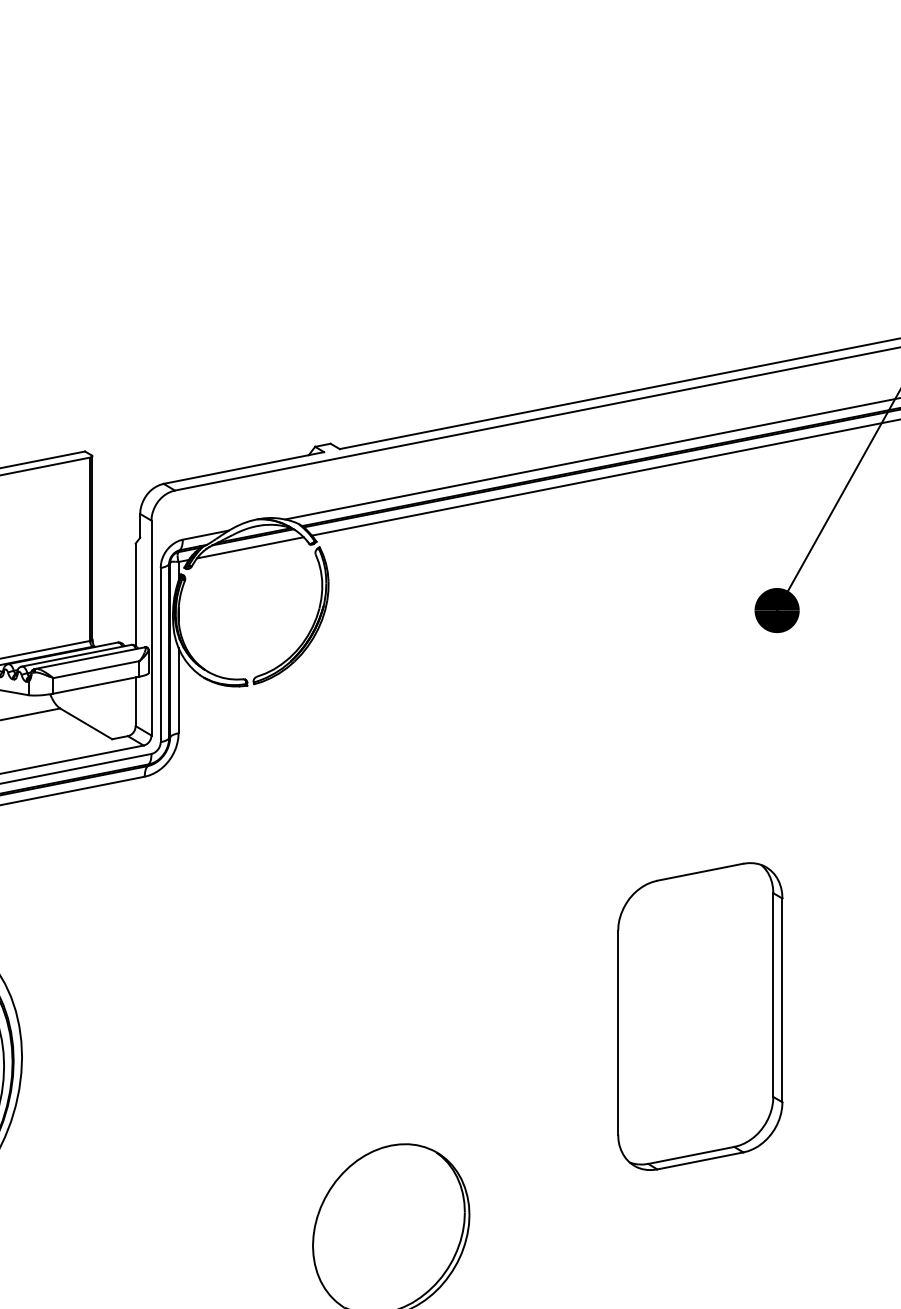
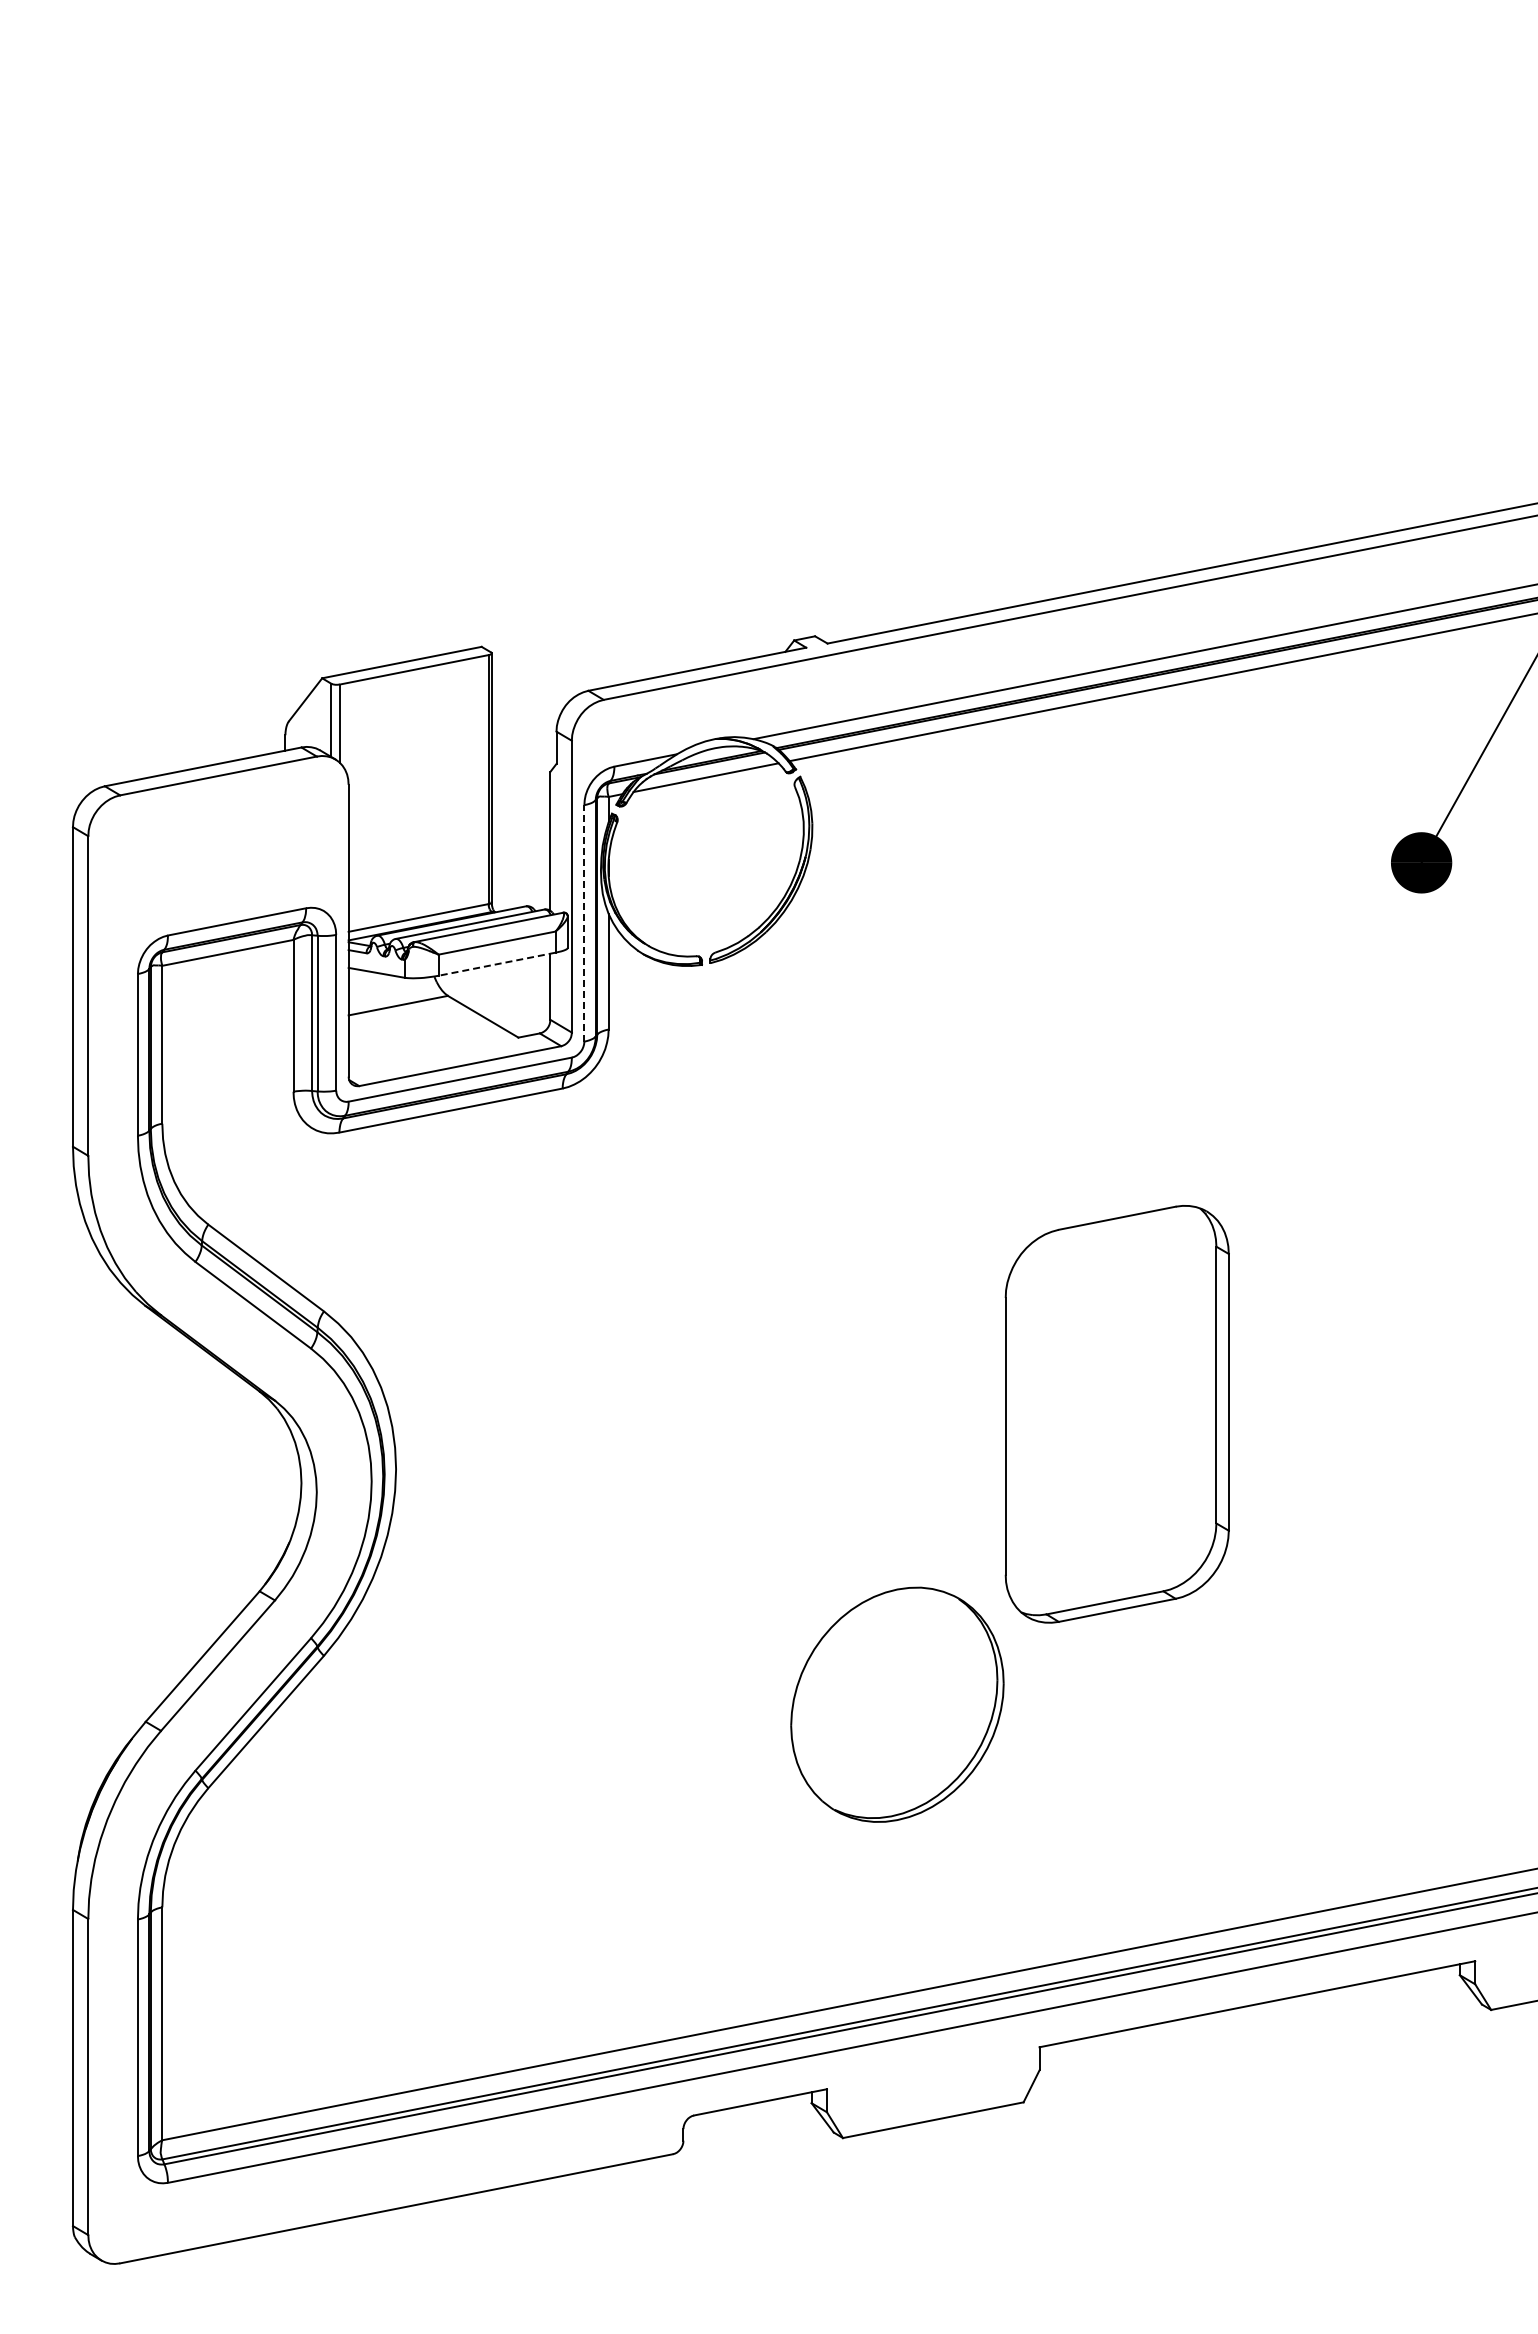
line: (160, 654) -> (584, 922), solid -> dashed
line: (96, 685) -> (497, 964), solid -> dashed
part: (699, 1016) -> (1116, 1414), moved

